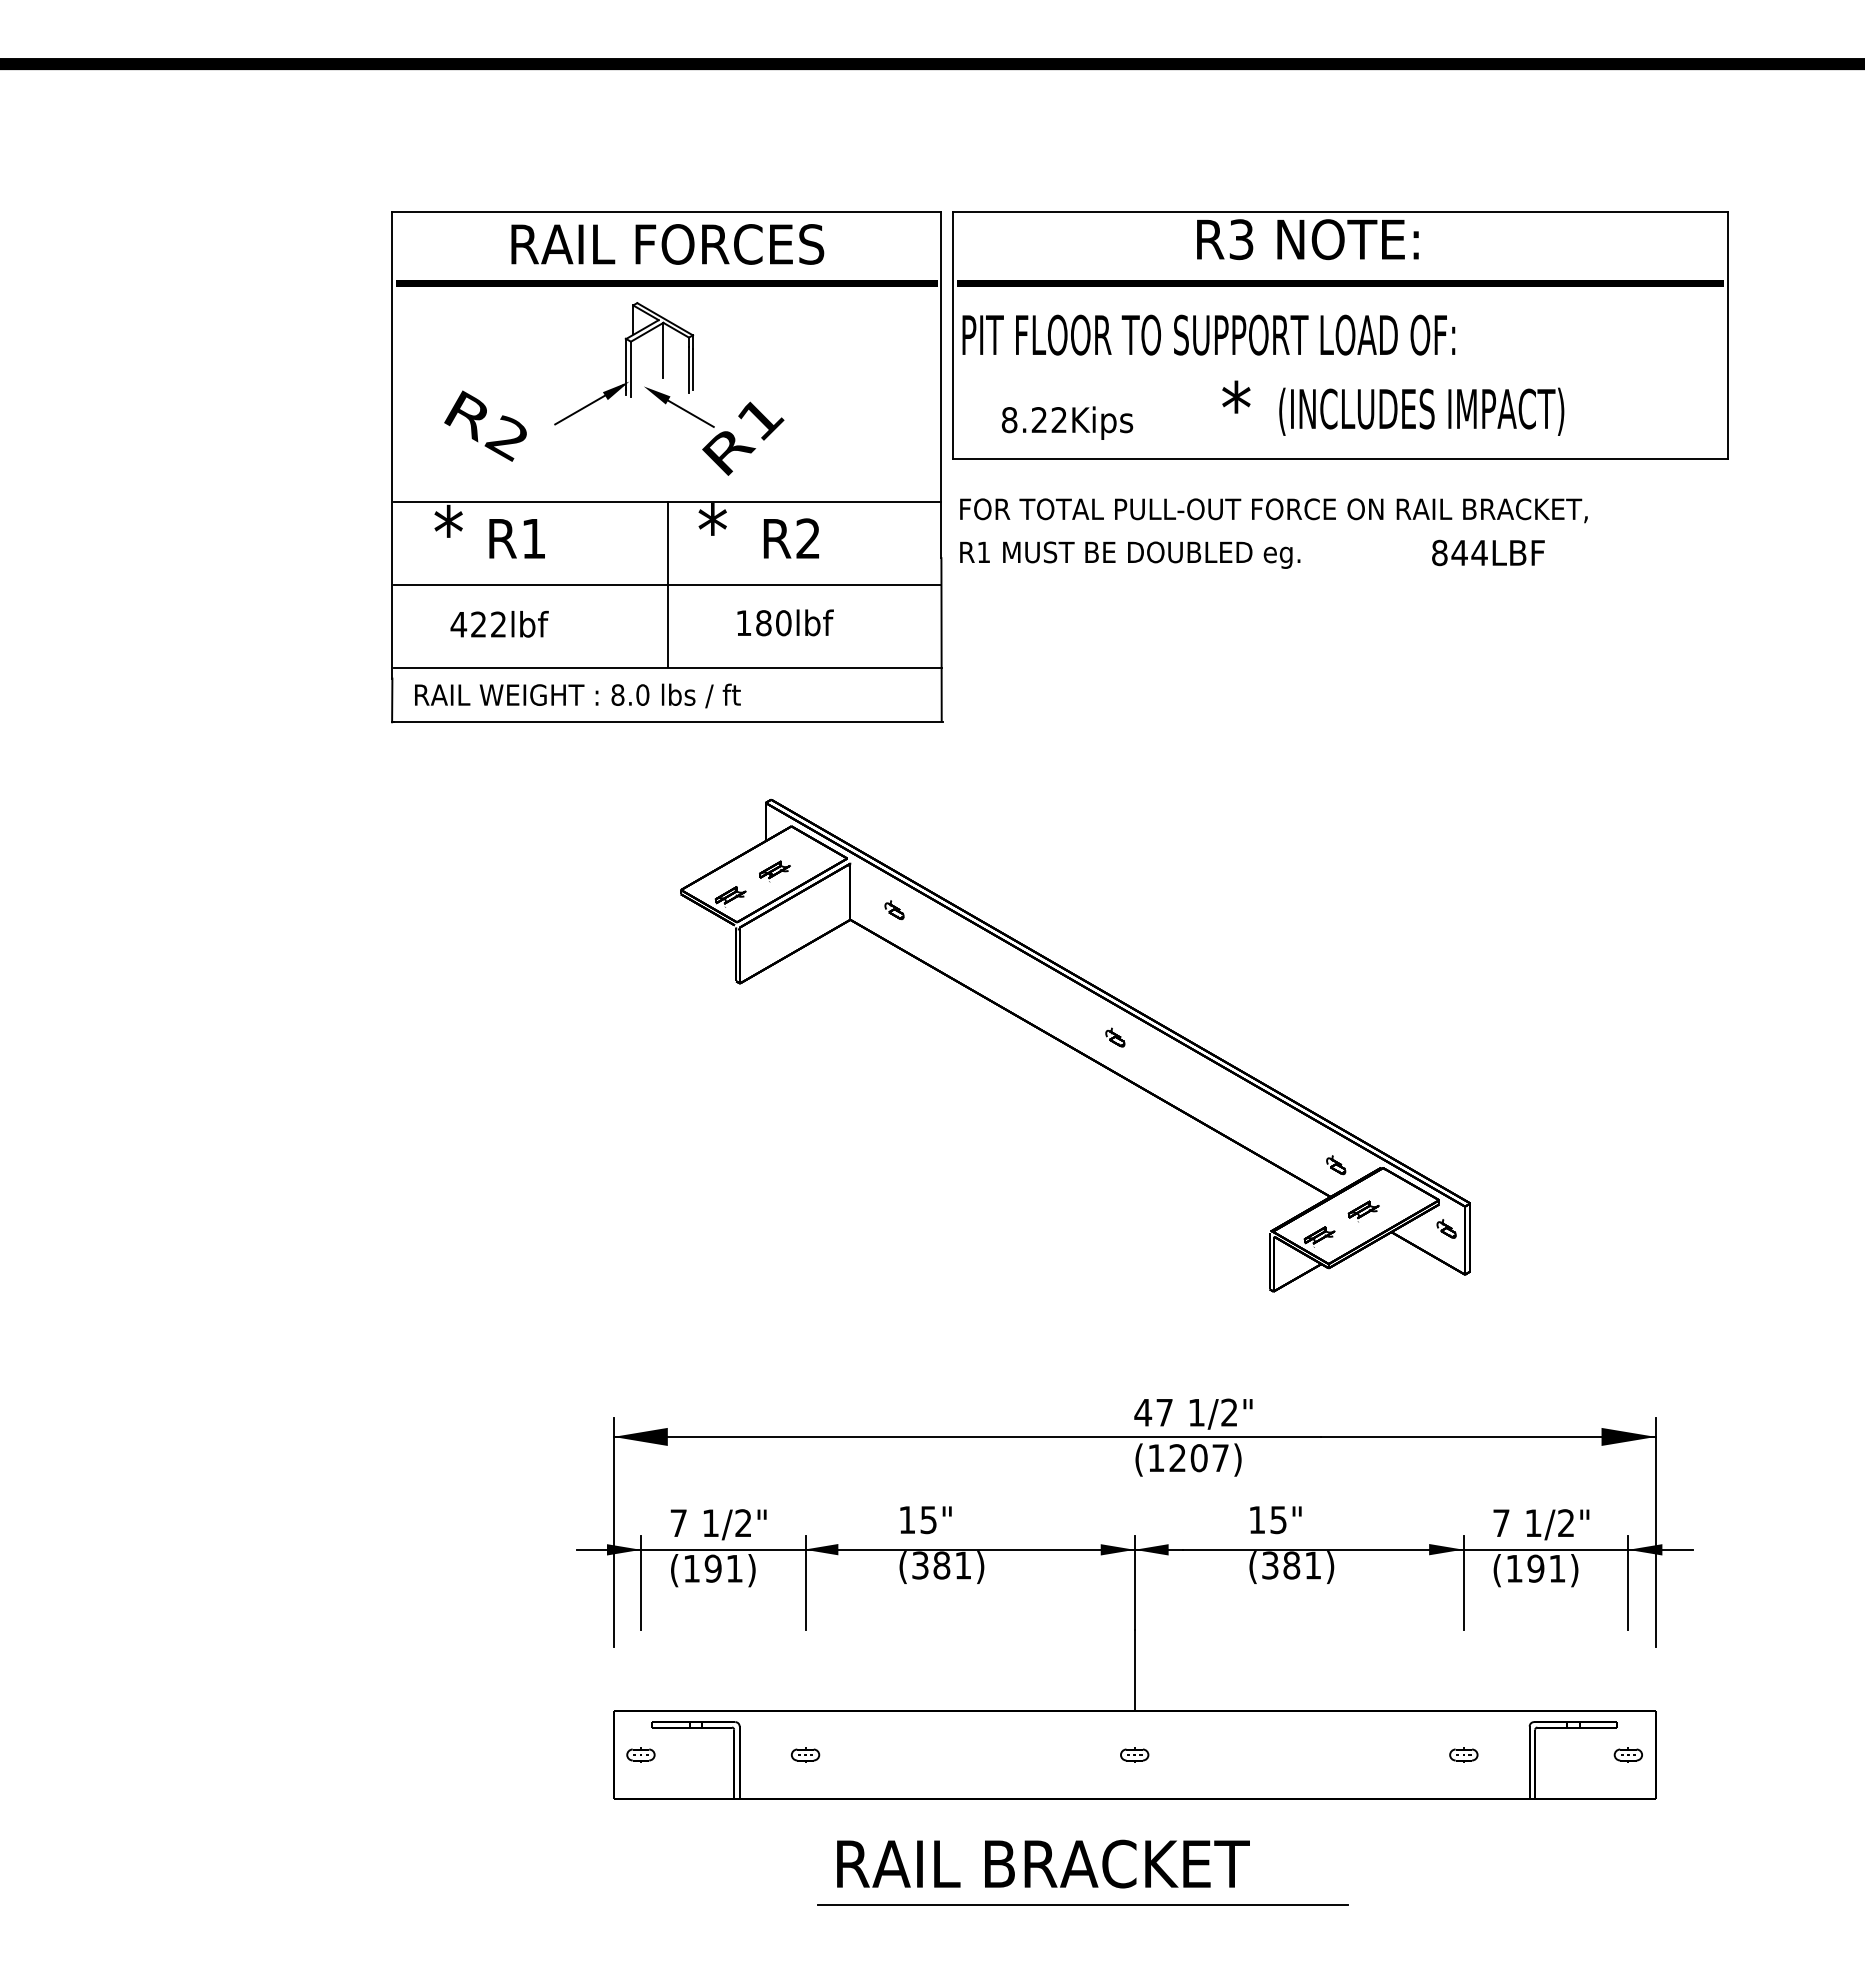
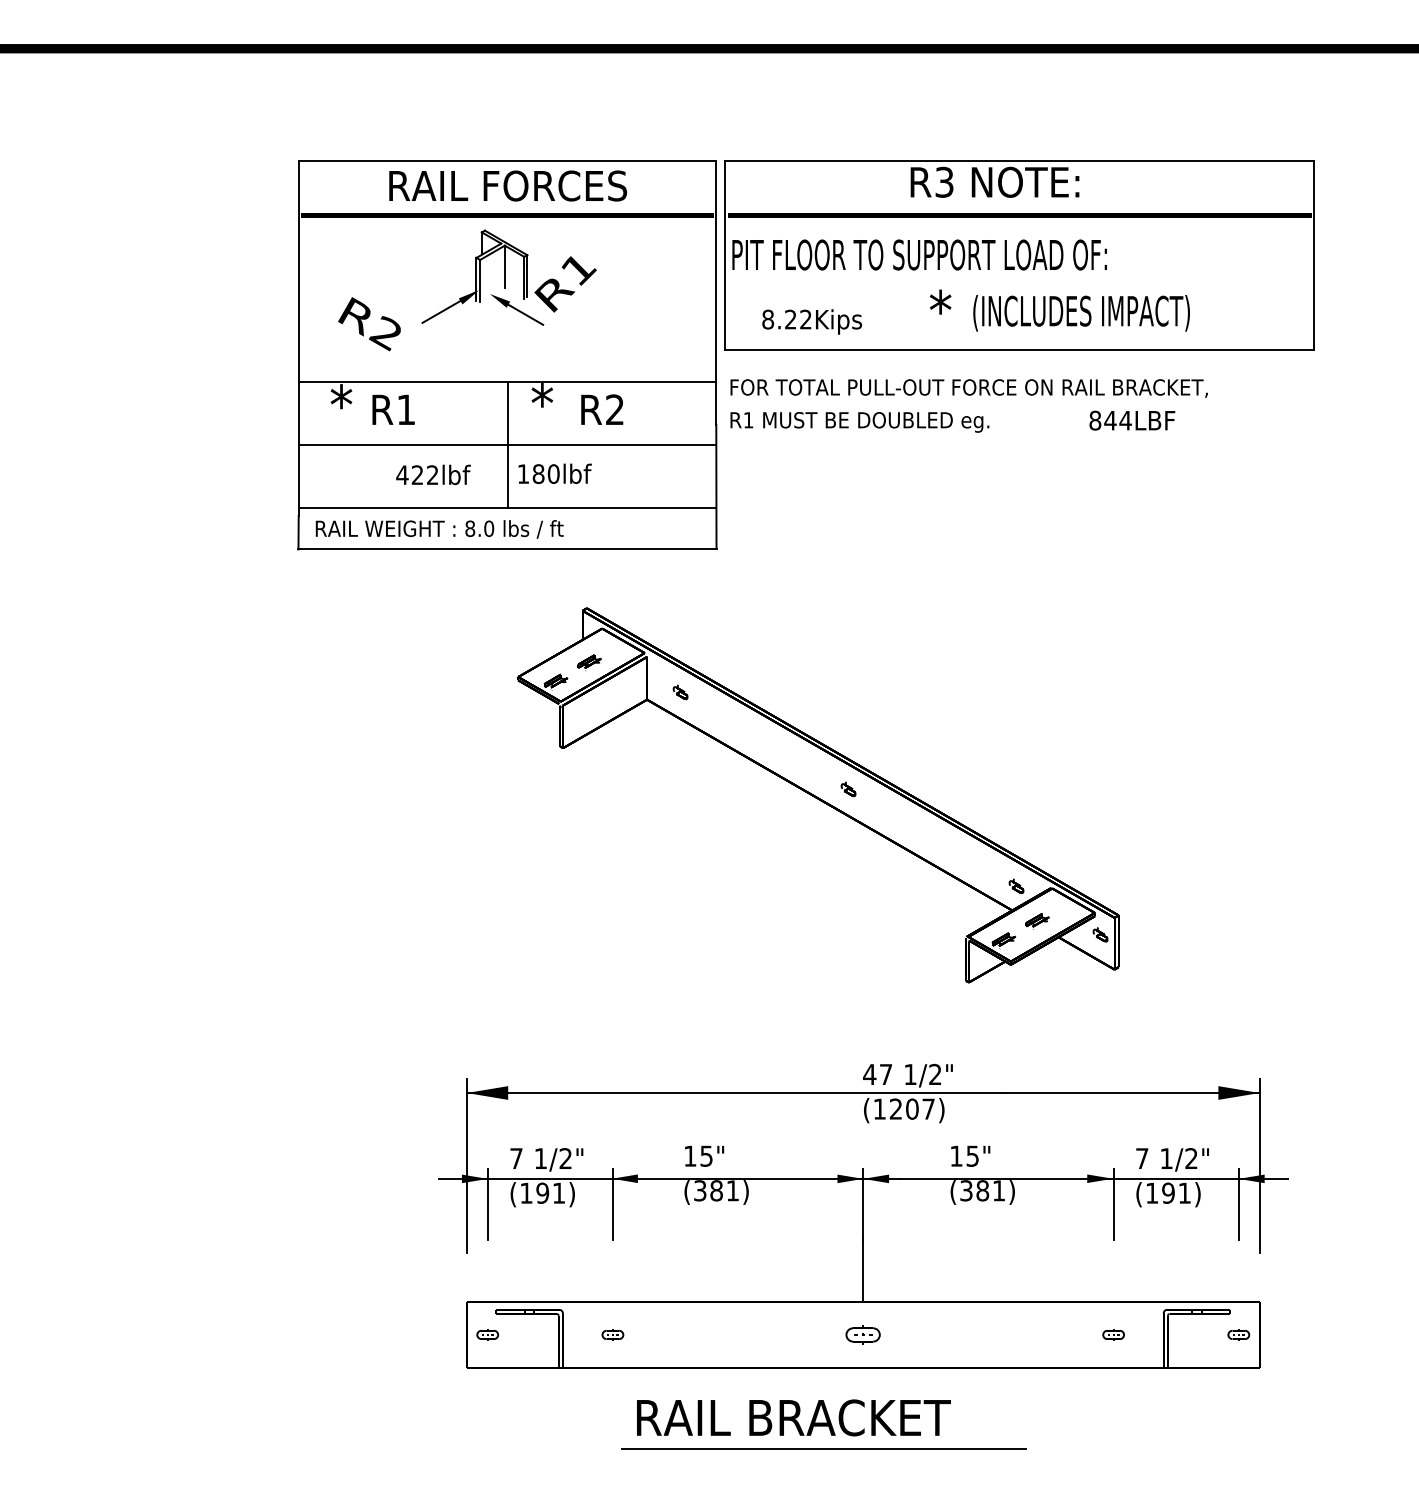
text: (743, 438) -> (565, 284), moved
text: (785, 622) -> (555, 473), moved
text: (499, 624) -> (433, 475), moved
part: (1134, 1754) -> (863, 1334), size x1.6

